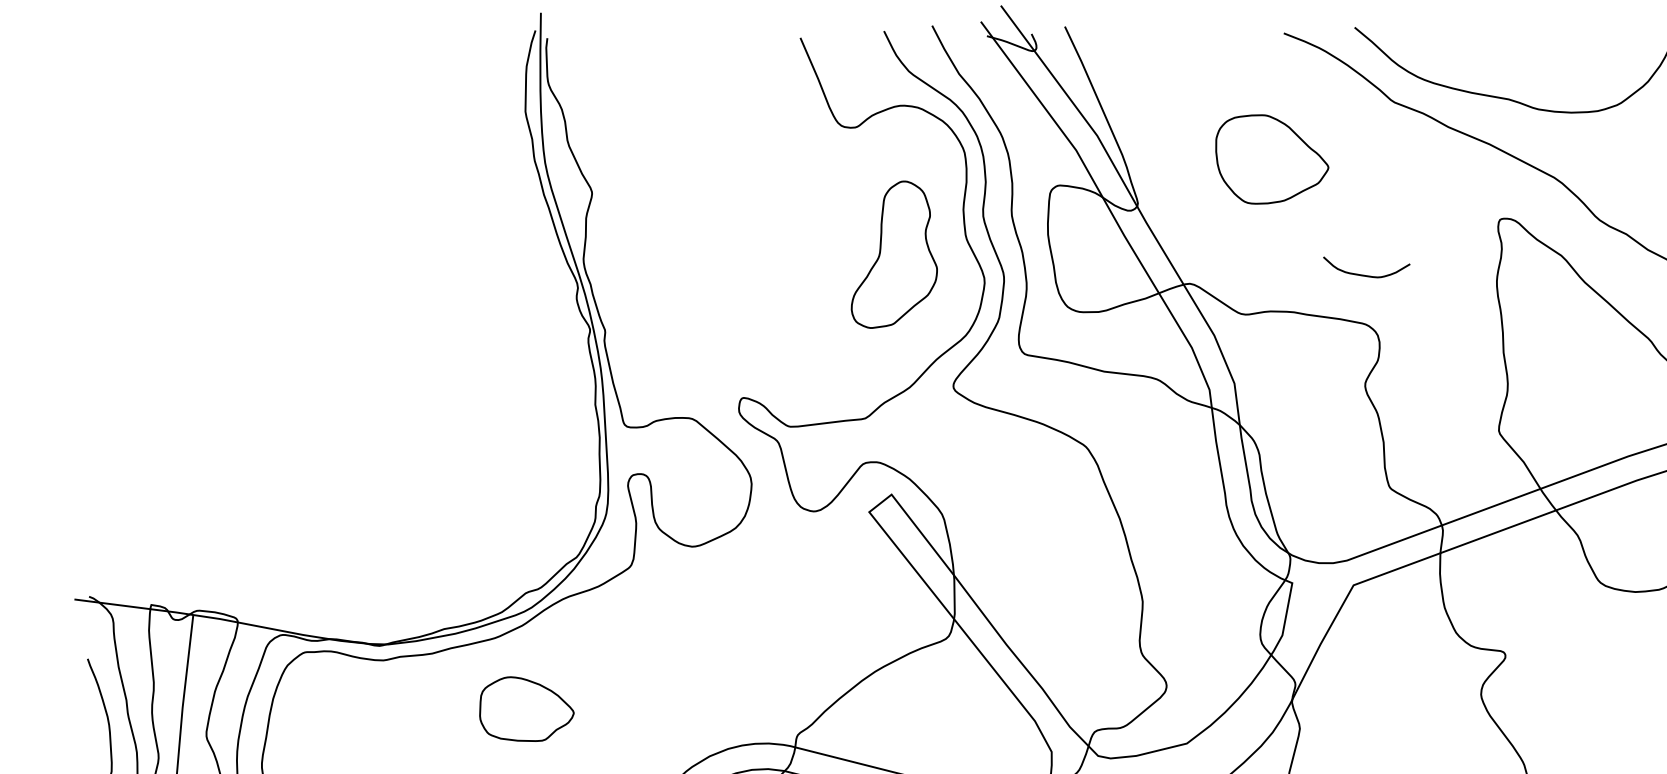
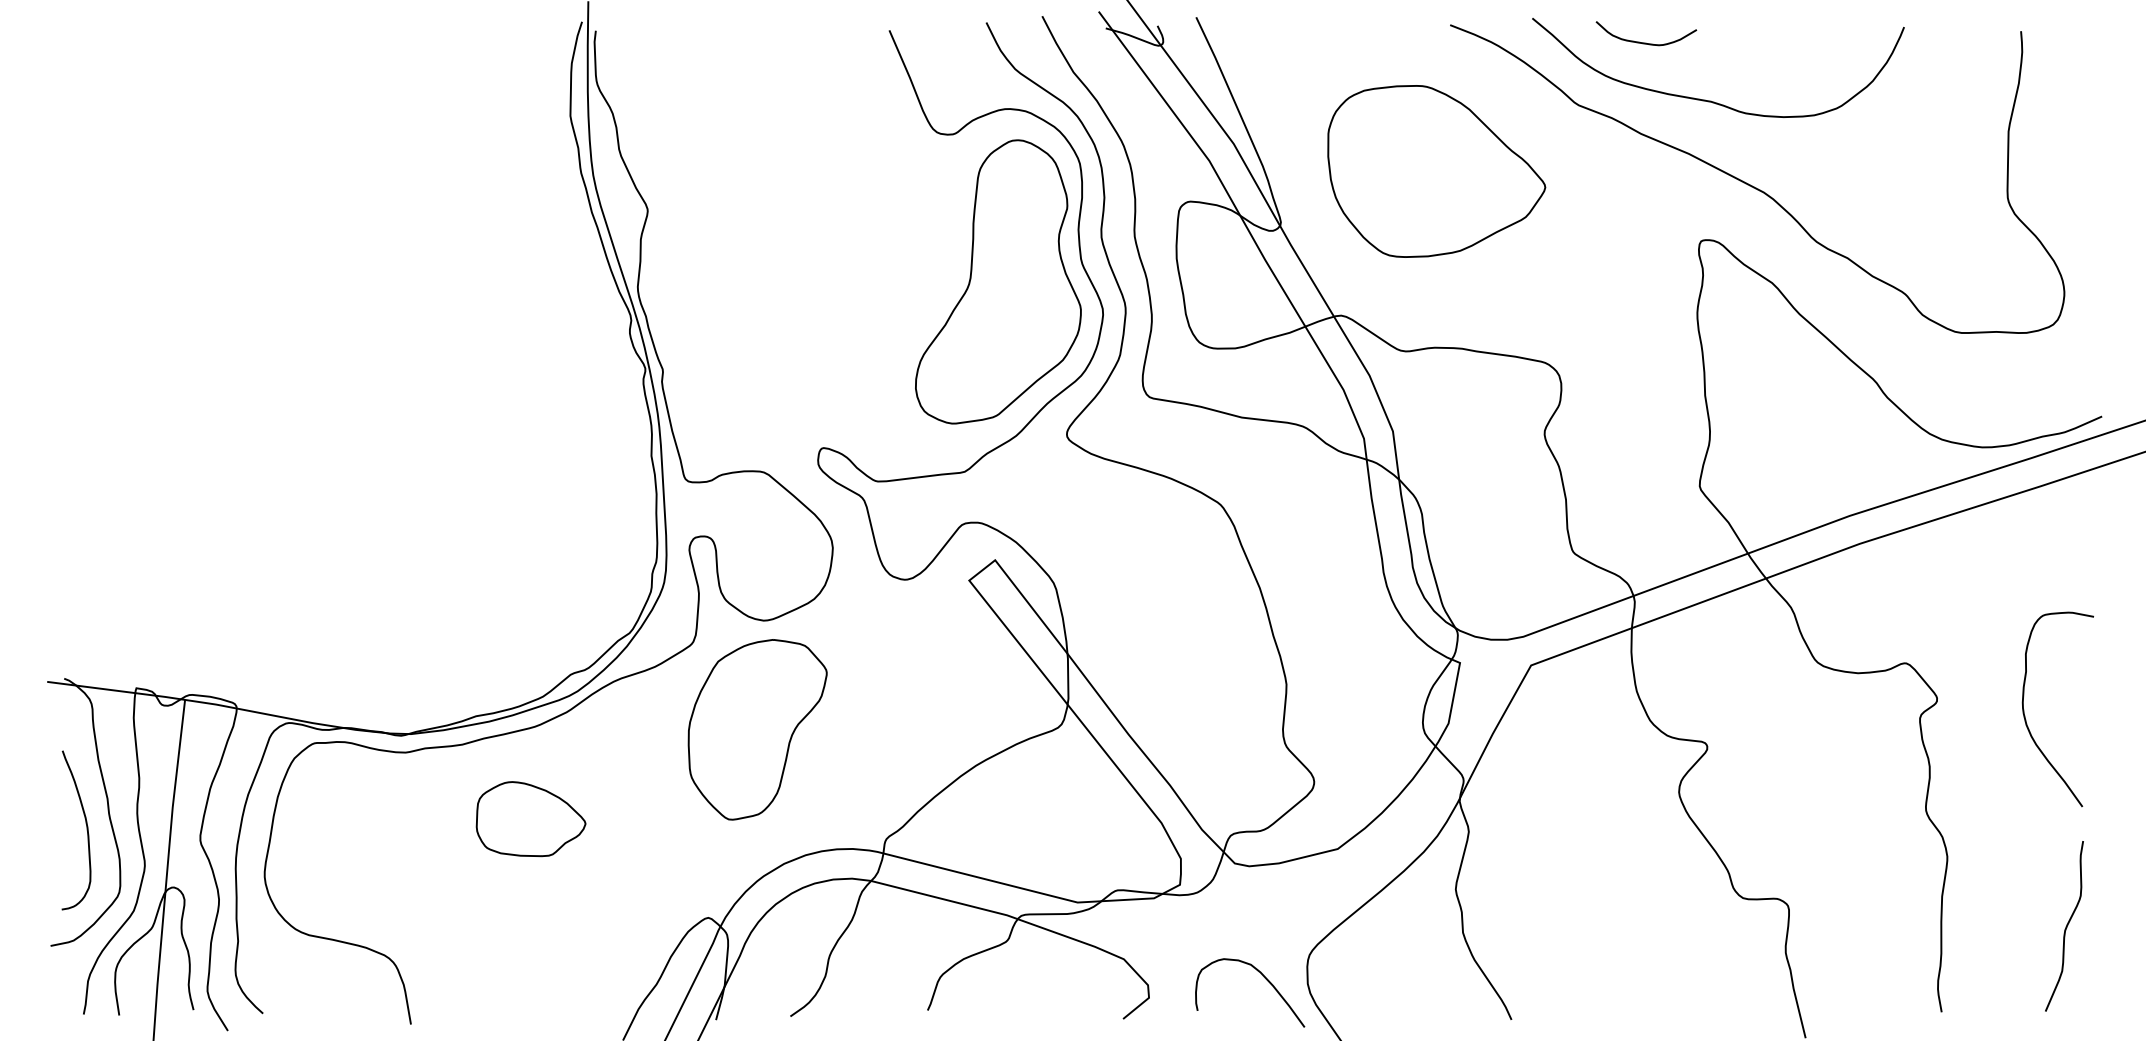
part: (1272, 159) -> (1436, 171), size x1.67
part: (894, 254) -> (998, 281), size x1.67
curve: (1366, 275) -> (1646, 42), moved
part: (686, 640) -> (757, 729), added
part: (526, 709) -> (530, 819), moved

